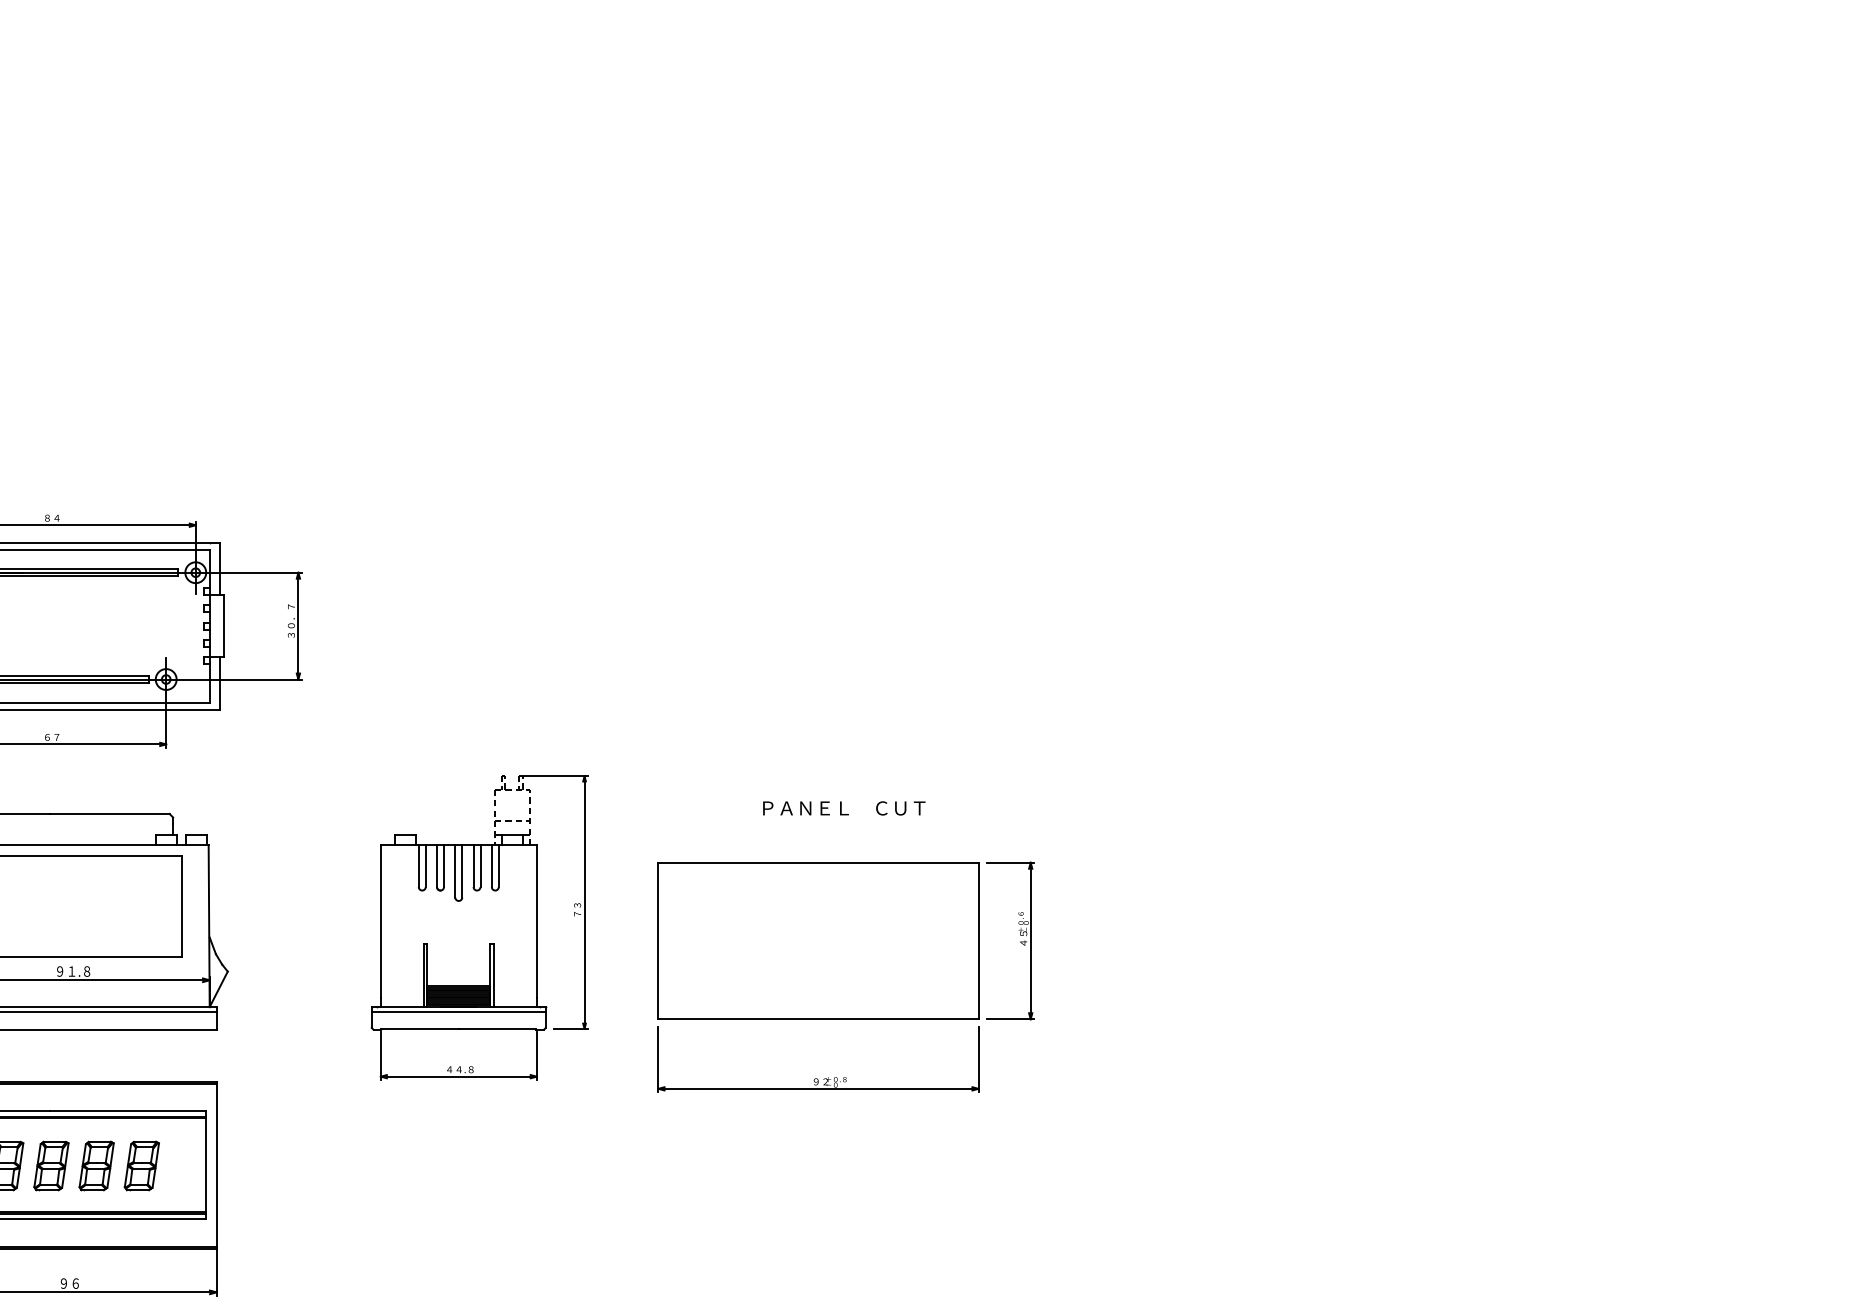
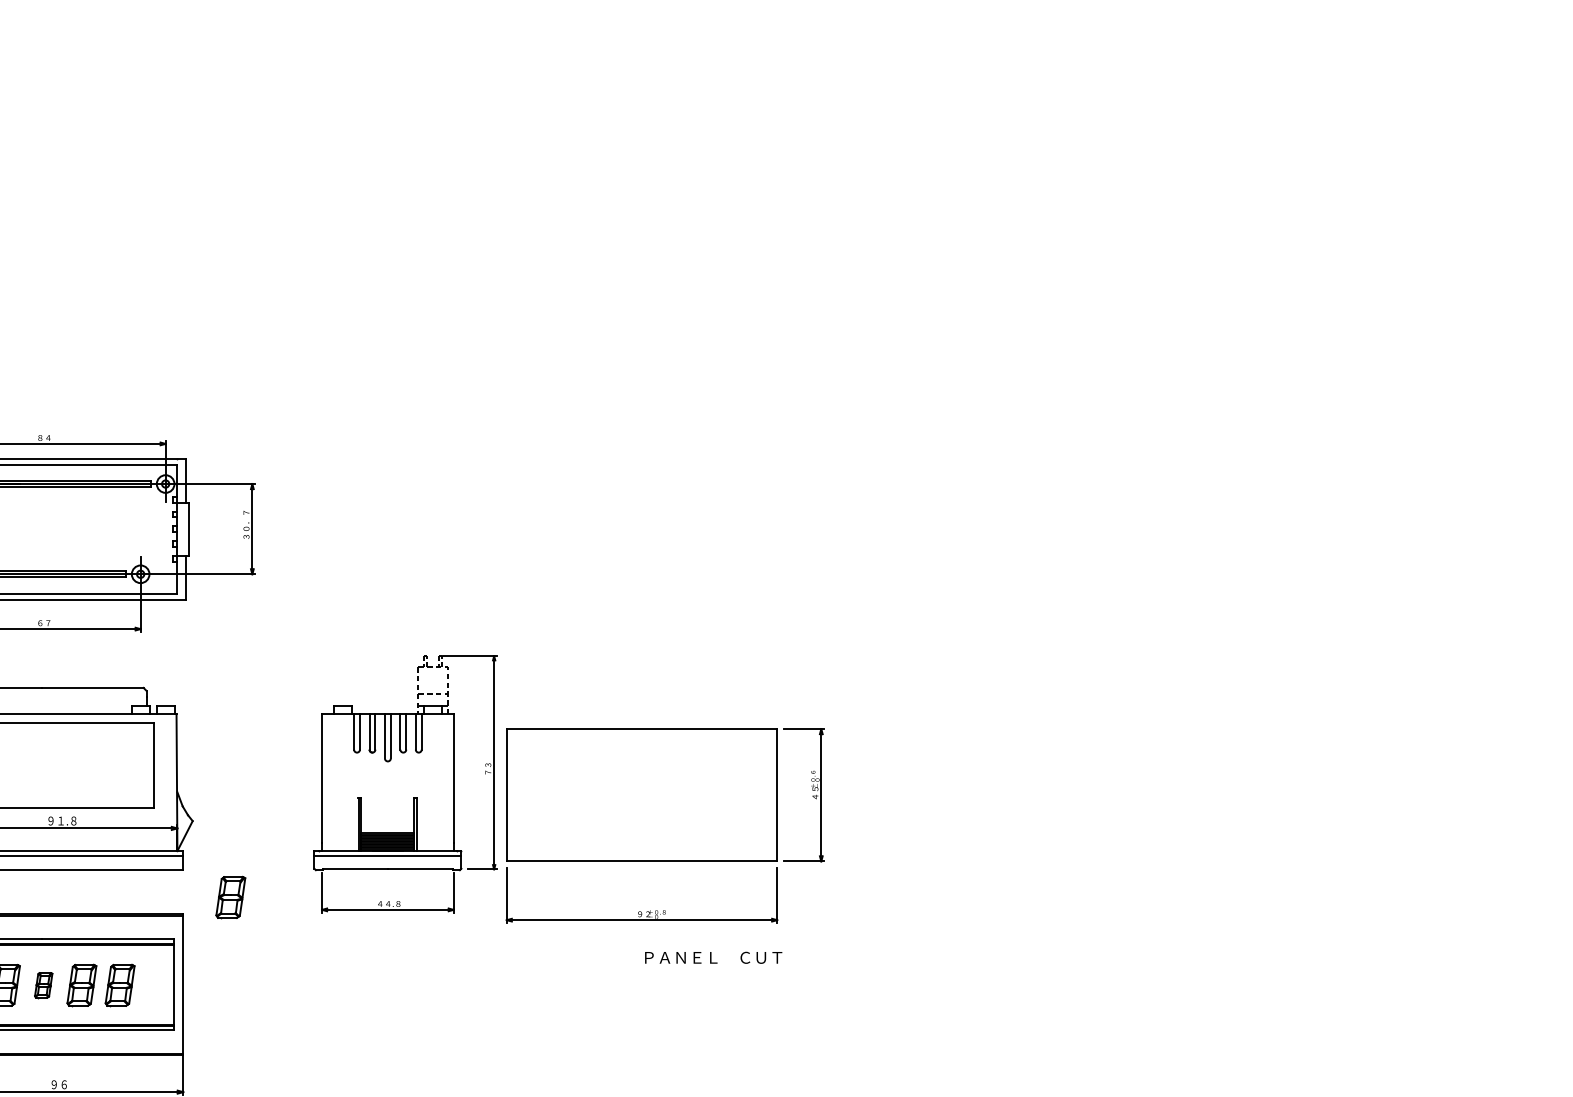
text: (844, 808) -> (713, 957), moved
part: (845, 976) -> (664, 825), moved
part: (272, 1061) -> (230, 897), added
part: (51, 1165) -> (43, 984), size x0.6

